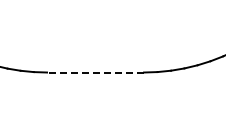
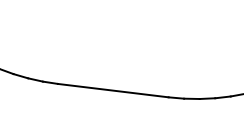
line: (95, 72) -> (113, 90), dashed -> solid

